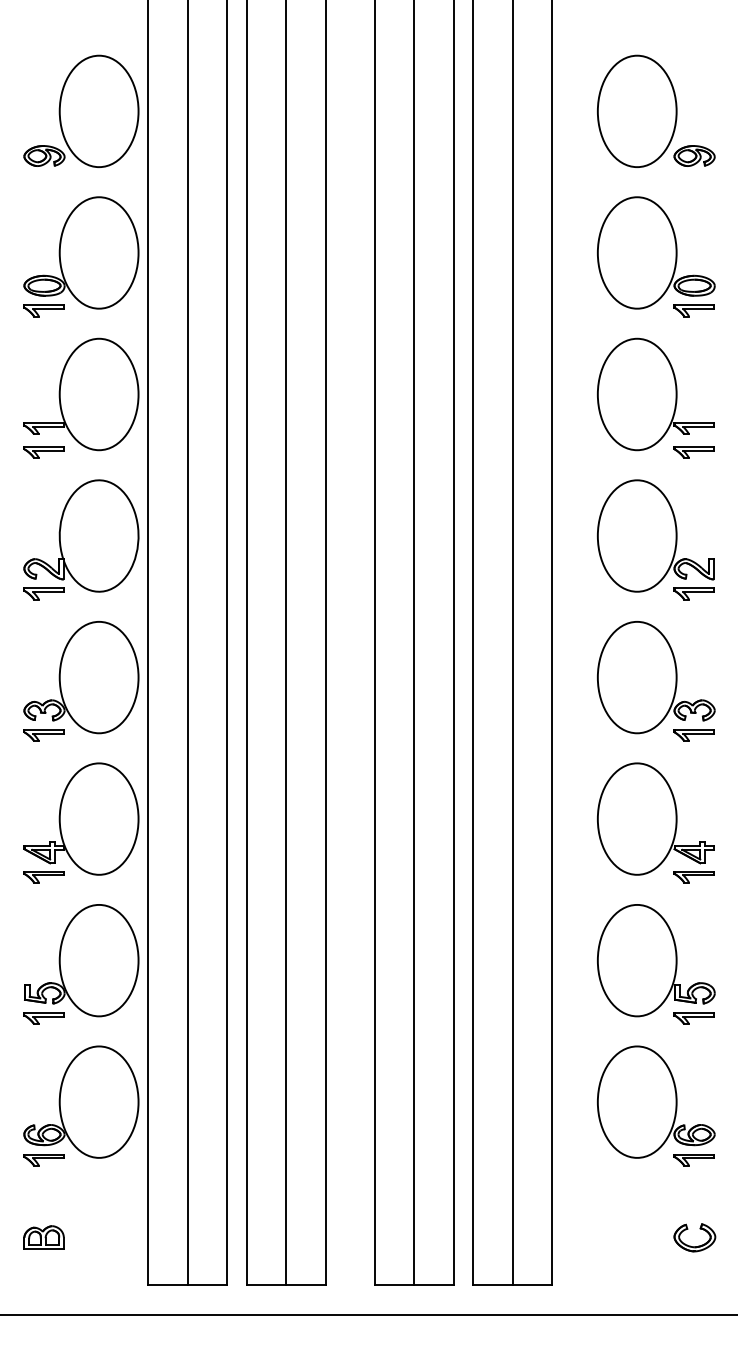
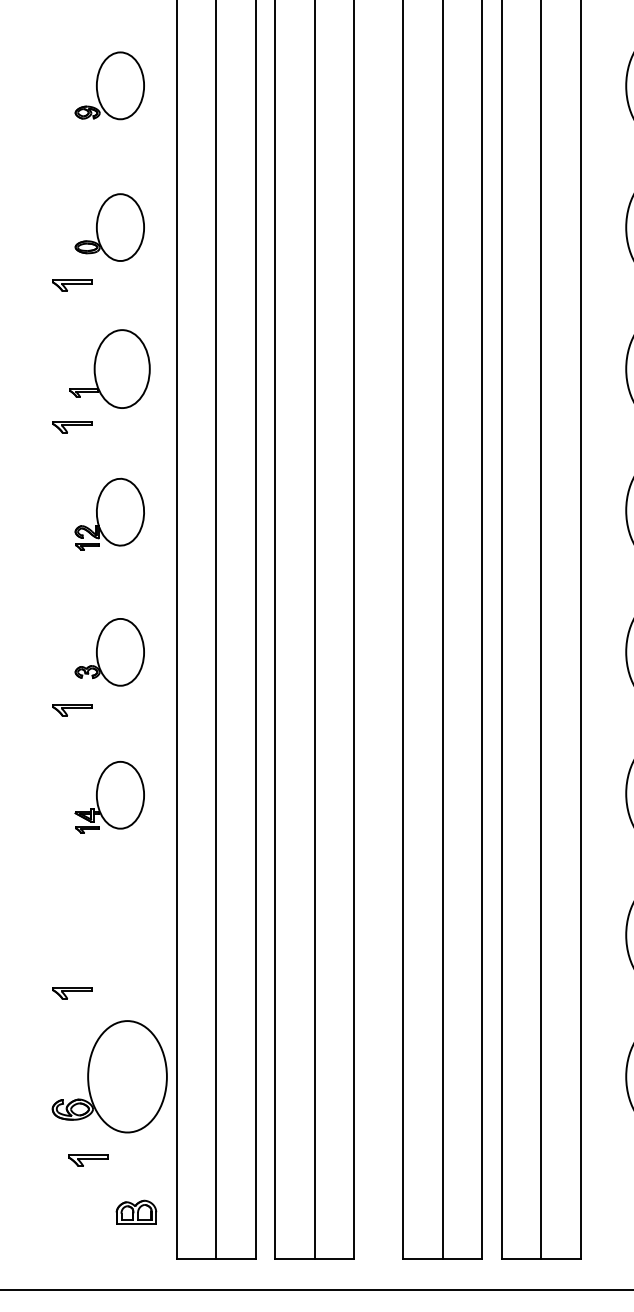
part: (81, 110) -> (109, 85), size x0.6
part: (81, 252) -> (109, 227), size x0.6
part: (81, 394) -> (109, 369), size x0.7
part: (81, 539) -> (109, 514), size x0.6
part: (81, 677) -> (109, 652), size x0.6
part: (81, 822) -> (109, 797), size x0.6
part: (81, 960) -> (109, 935), removed
part: (43, 1160) -> (87, 1161), moved
part: (43, 1237) -> (135, 1212), moved

